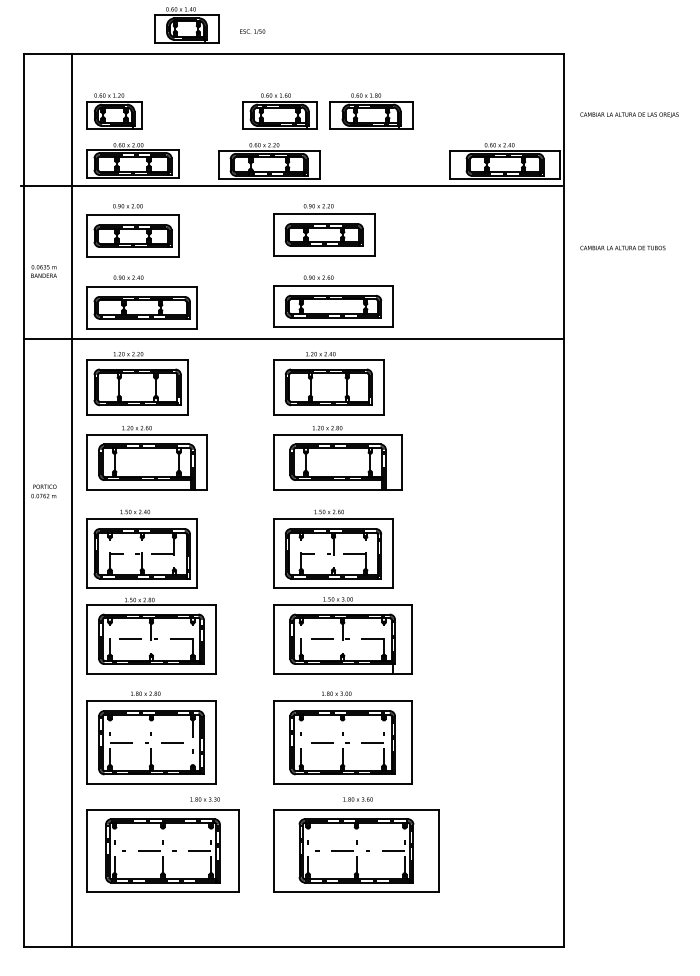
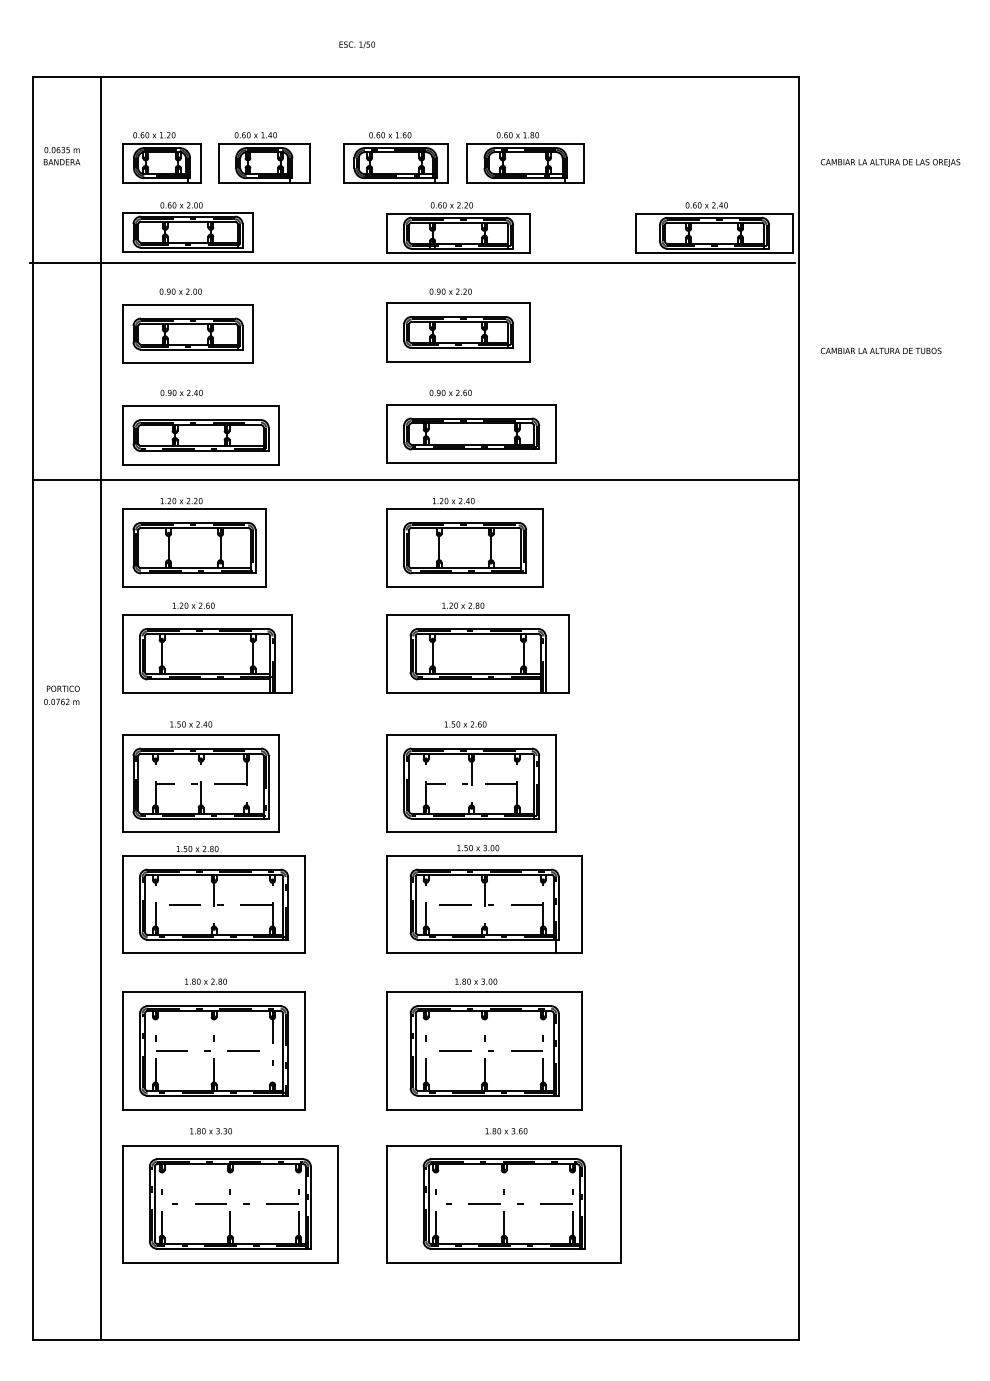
part: (187, 25) -> (264, 157), moved
part: (269, 160) -> (458, 227), moved
text: (43, 271) -> (61, 156), moved
text: (204, 799) -> (210, 1131), moved

